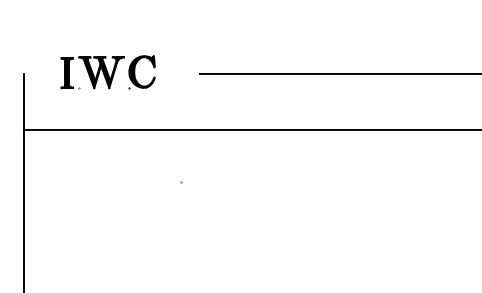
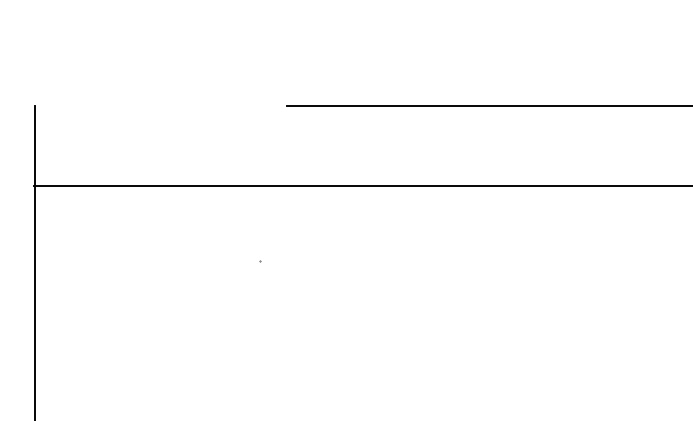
part: (107, 72) -> (154, 104), removed

